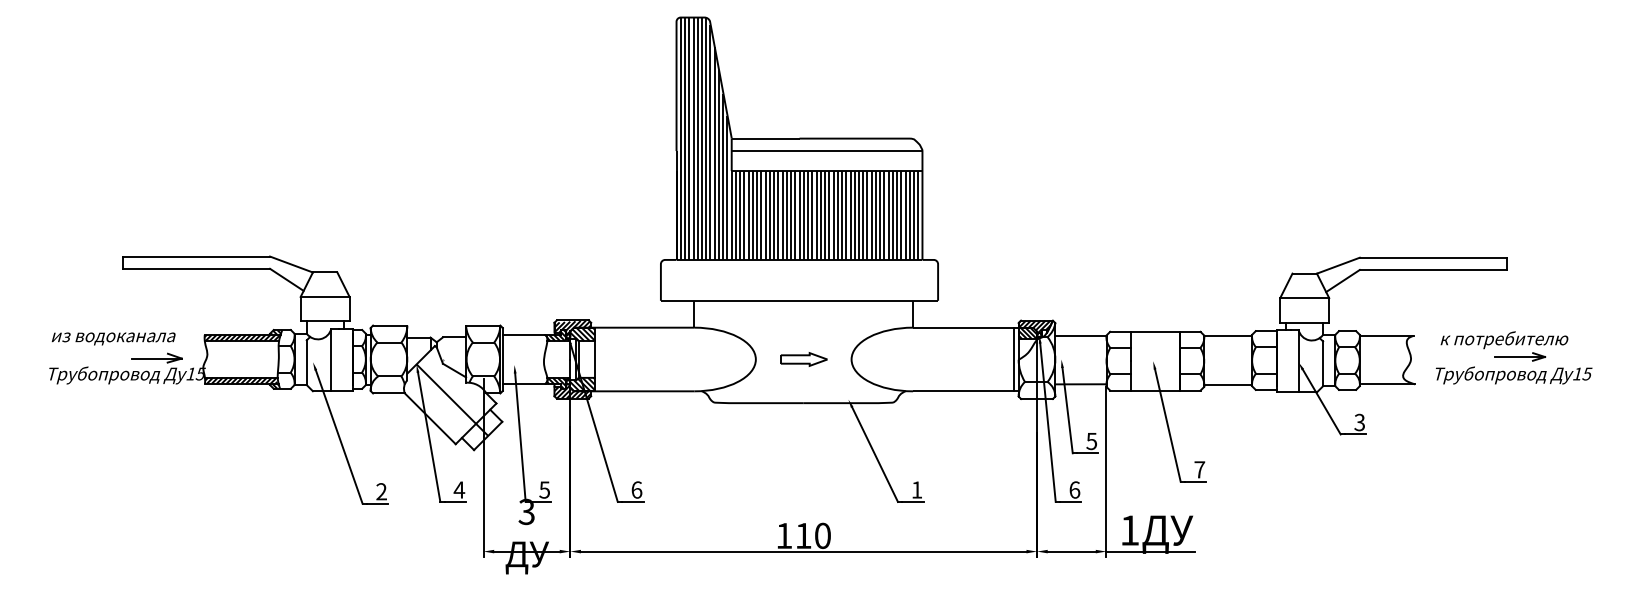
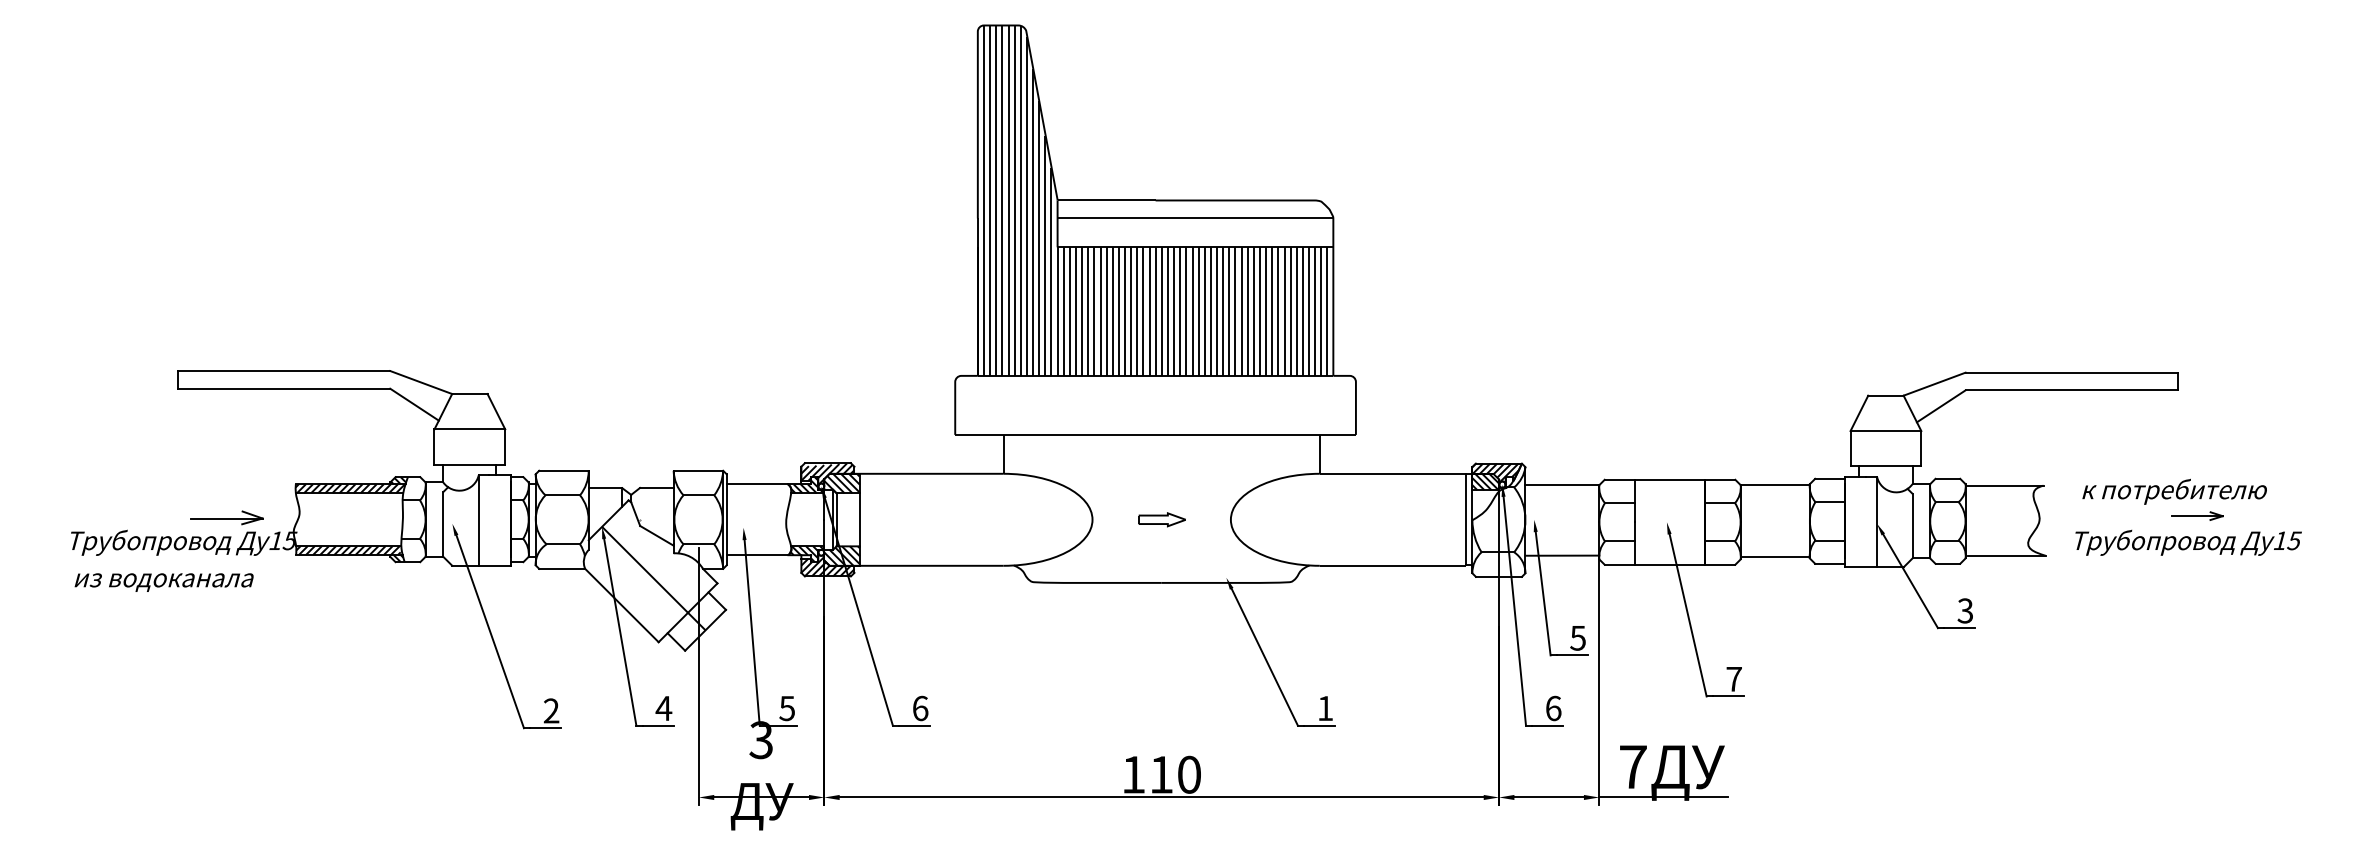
text: (113, 338) -> (163, 581), moved
part: (1520, 356) -> (2197, 515), size x0.7
part: (803, 359) -> (1161, 519), size x0.7
text: (1129, 530) -> (1632, 766), 1 -> 7

